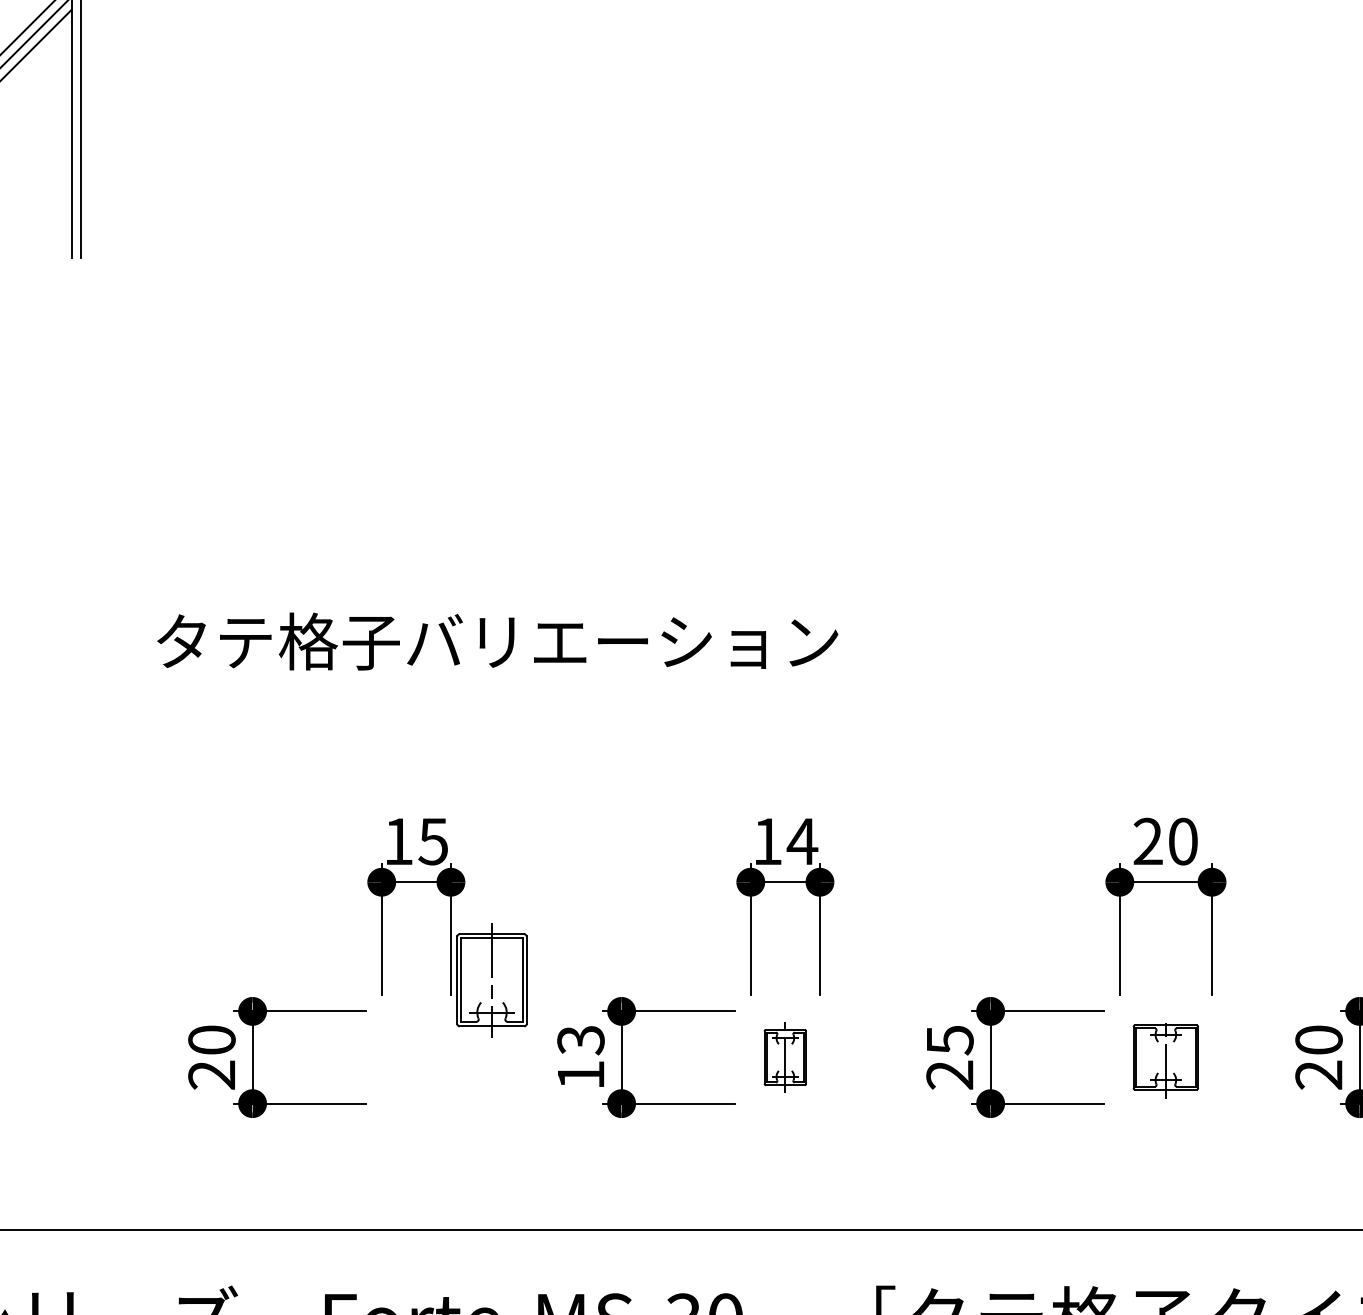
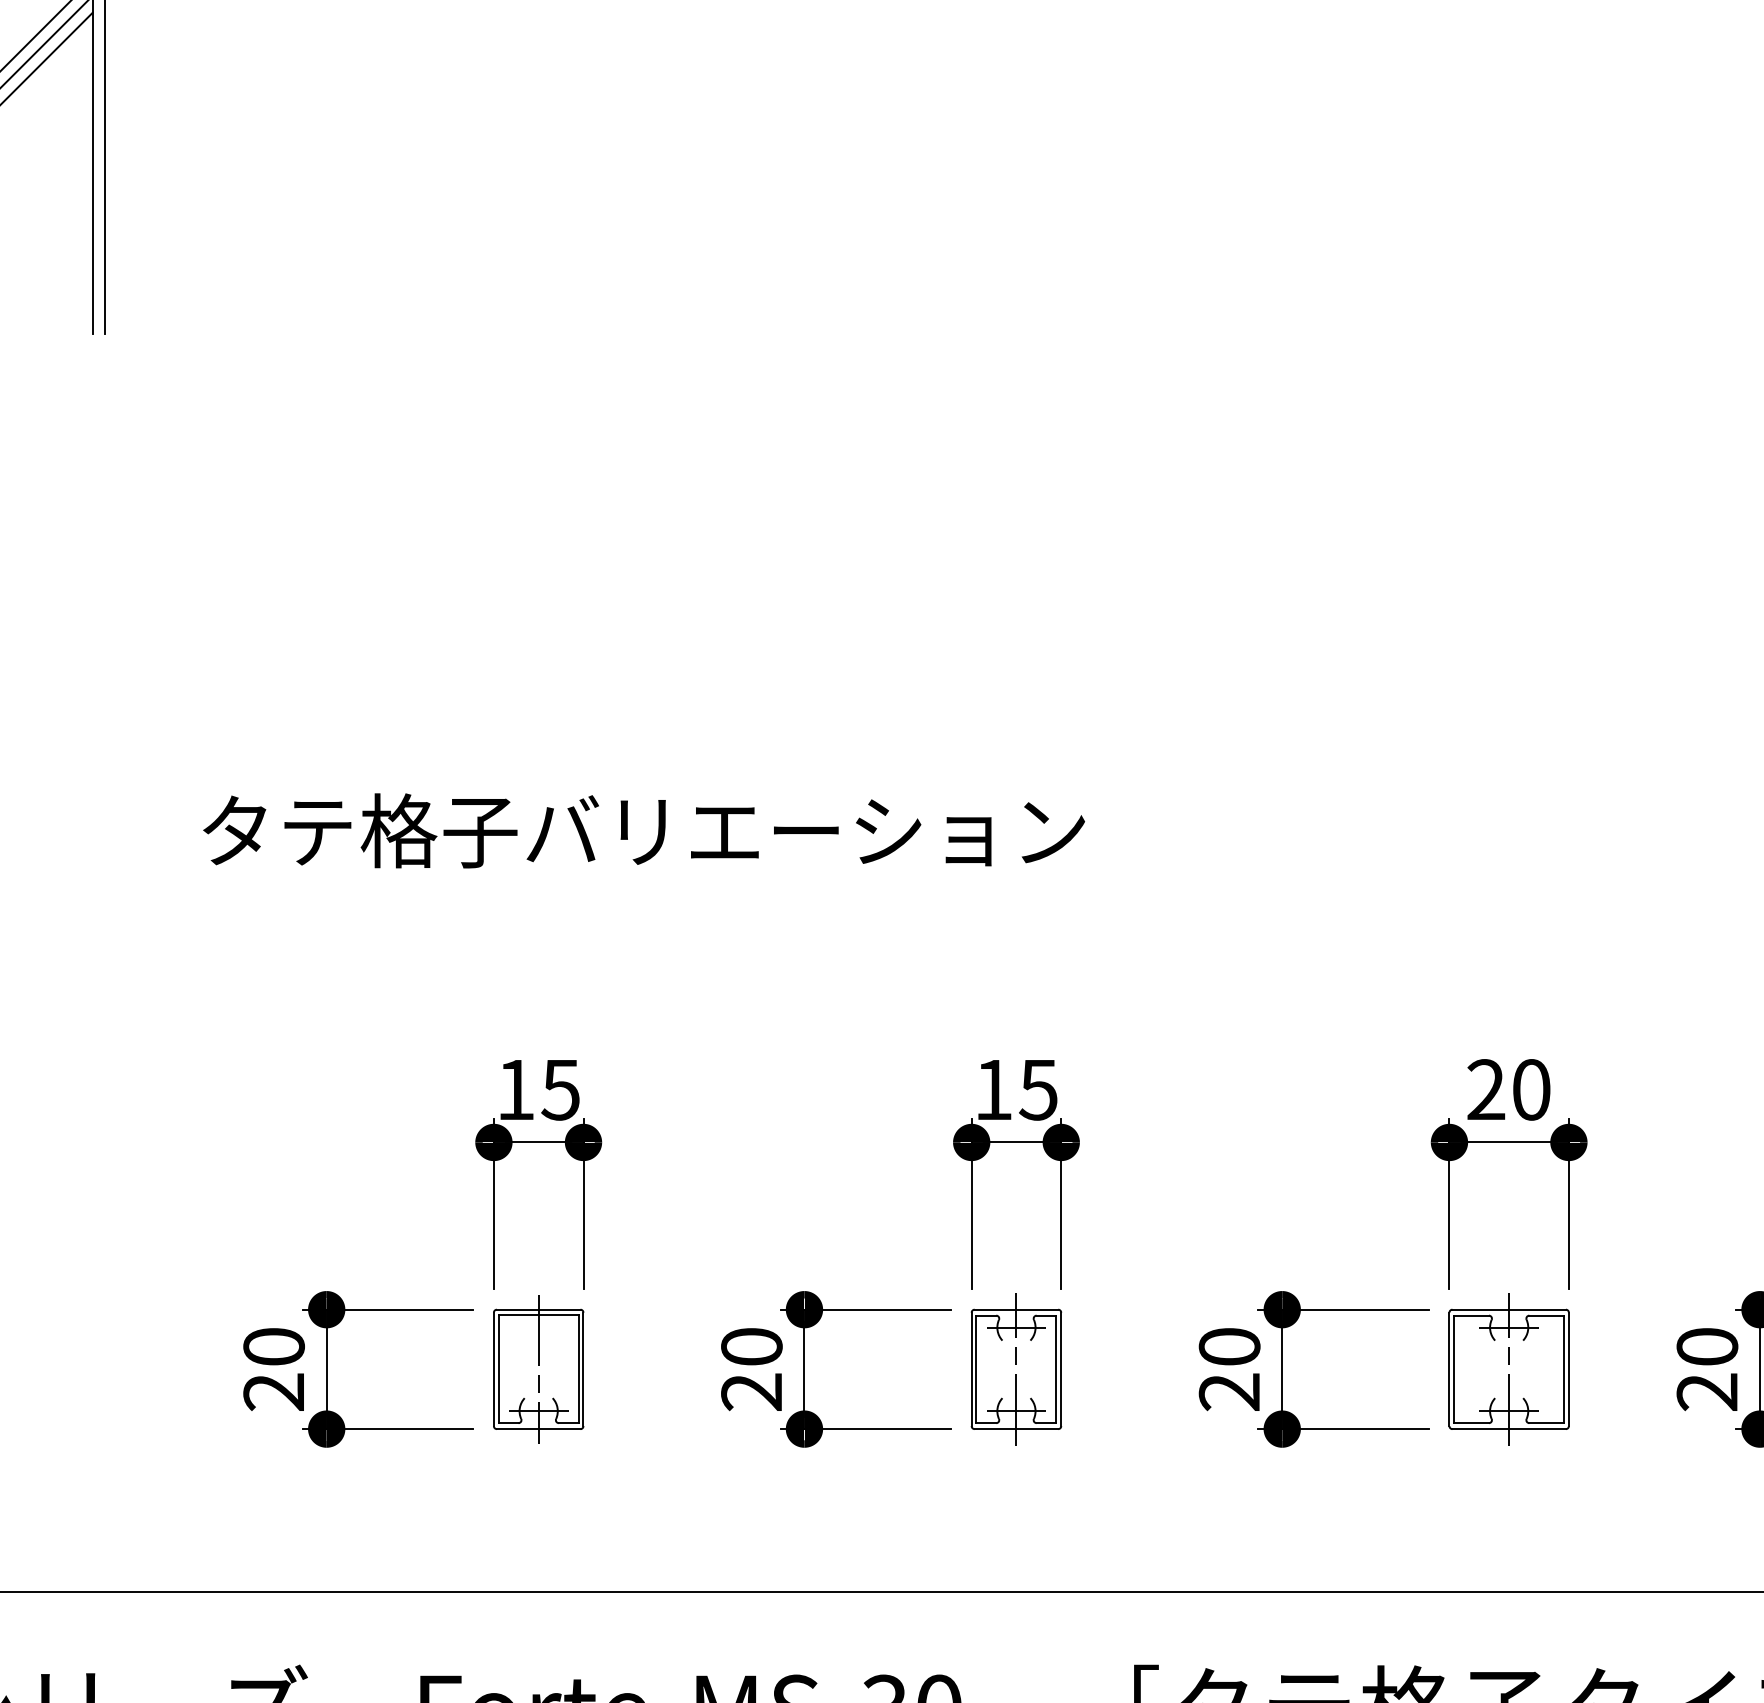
text: (802, 842) -> (1038, 1090), 14 -> 15
part: (491, 980) -> (538, 1369), moved
text: (949, 1040) -> (1229, 1347), 25 -> 20
text: (580, 1057) -> (751, 1369), 13 -> 20
part: (785, 1057) -> (1016, 1369), size x1.67
part: (1165, 1057) -> (1508, 1369), size x1.43

